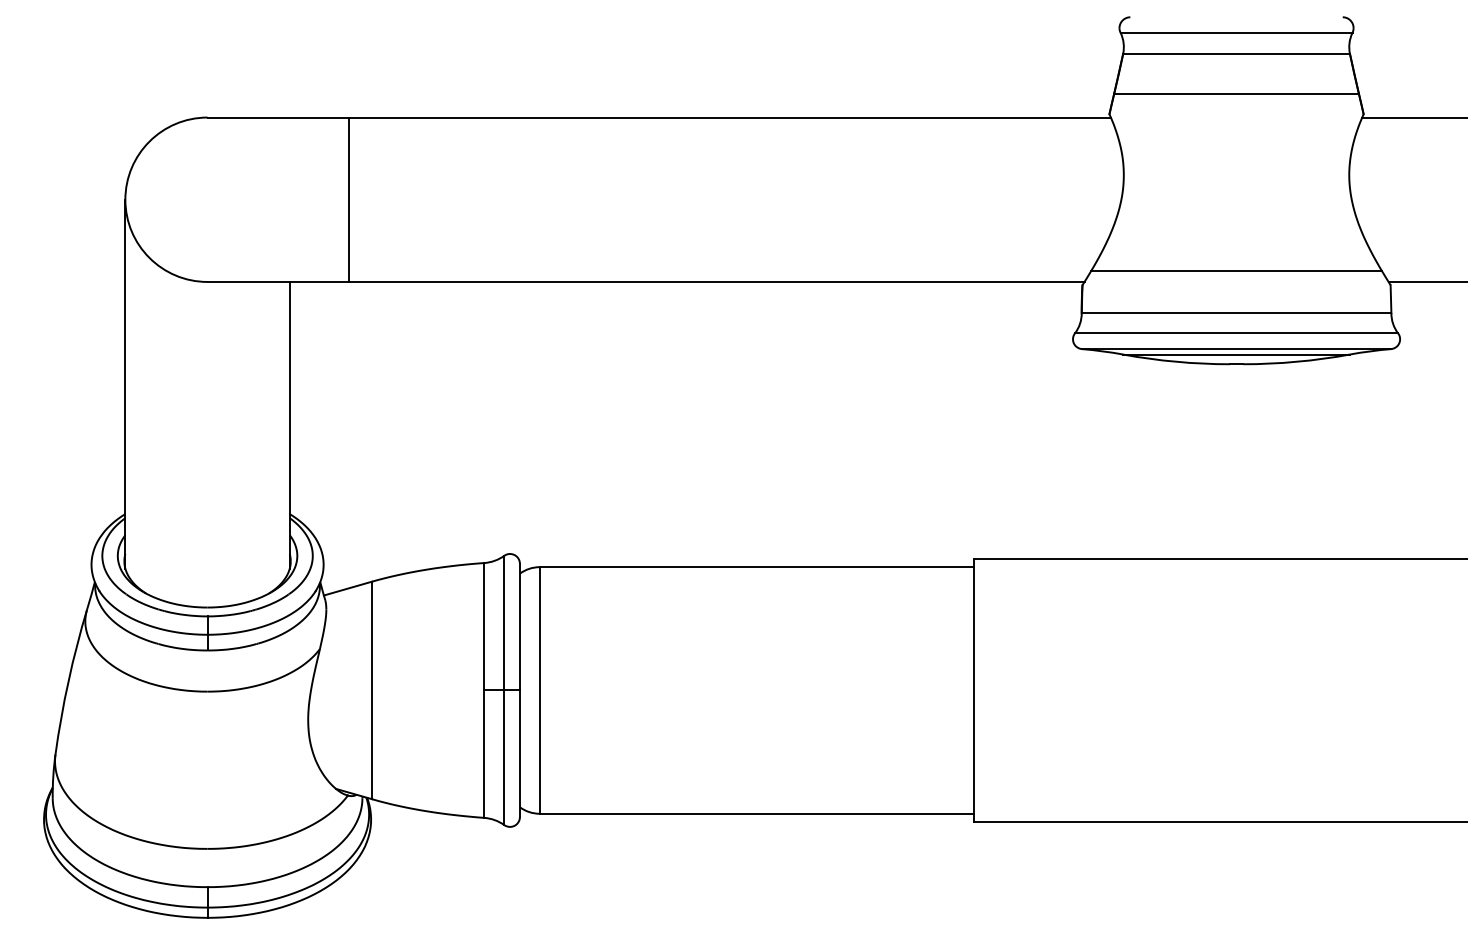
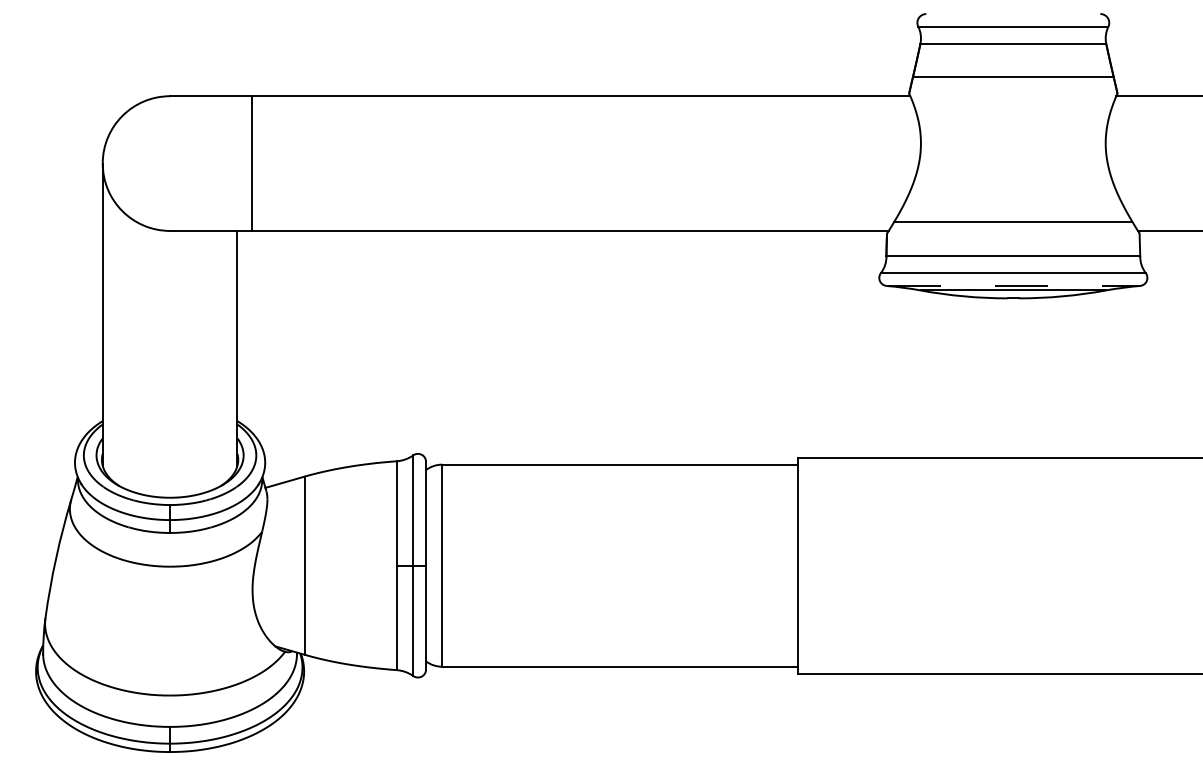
line: (348, 199) -> (251, 163), moved
line: (1237, 349) -> (1014, 286), solid -> dashed

